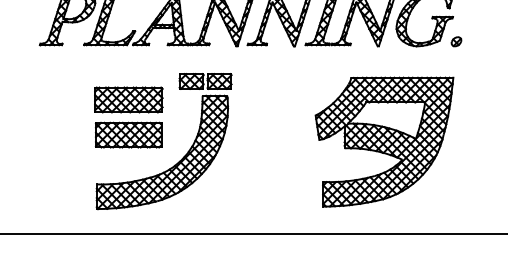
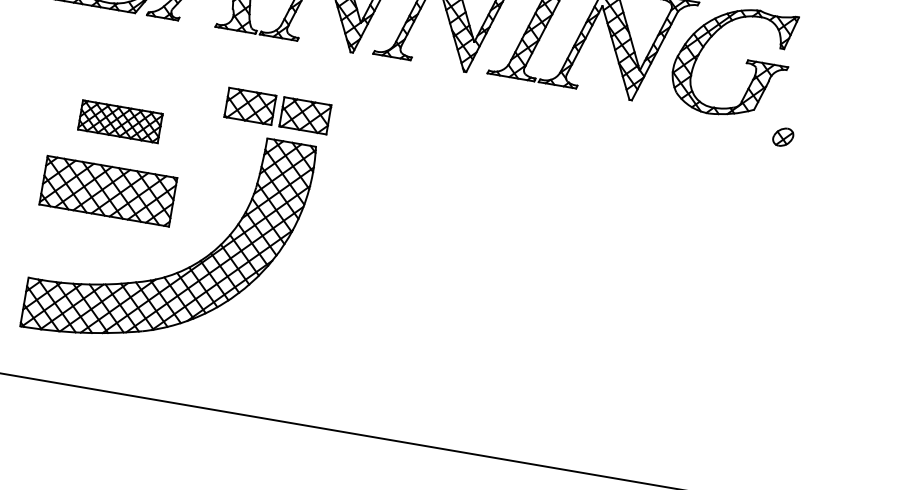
part: (456, 41) -> (783, 136), moved
part: (128, 99) -> (119, 120), size x0.6
part: (384, 141) -> (610, 290), removed

